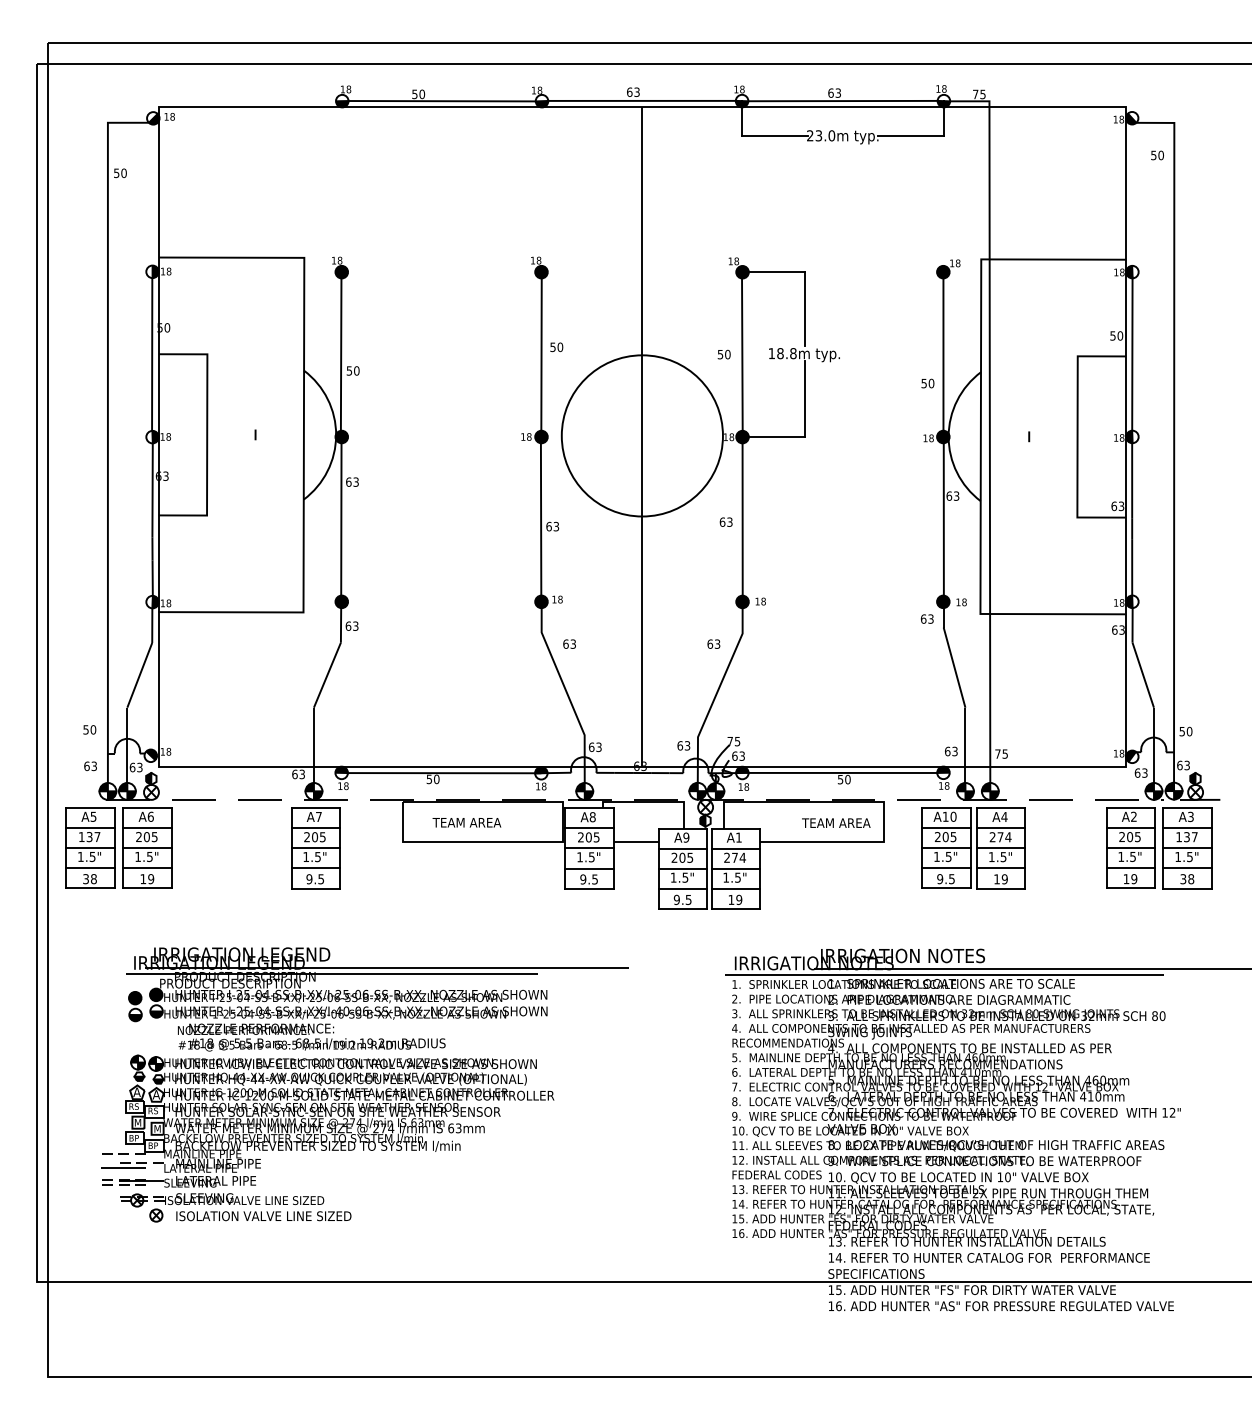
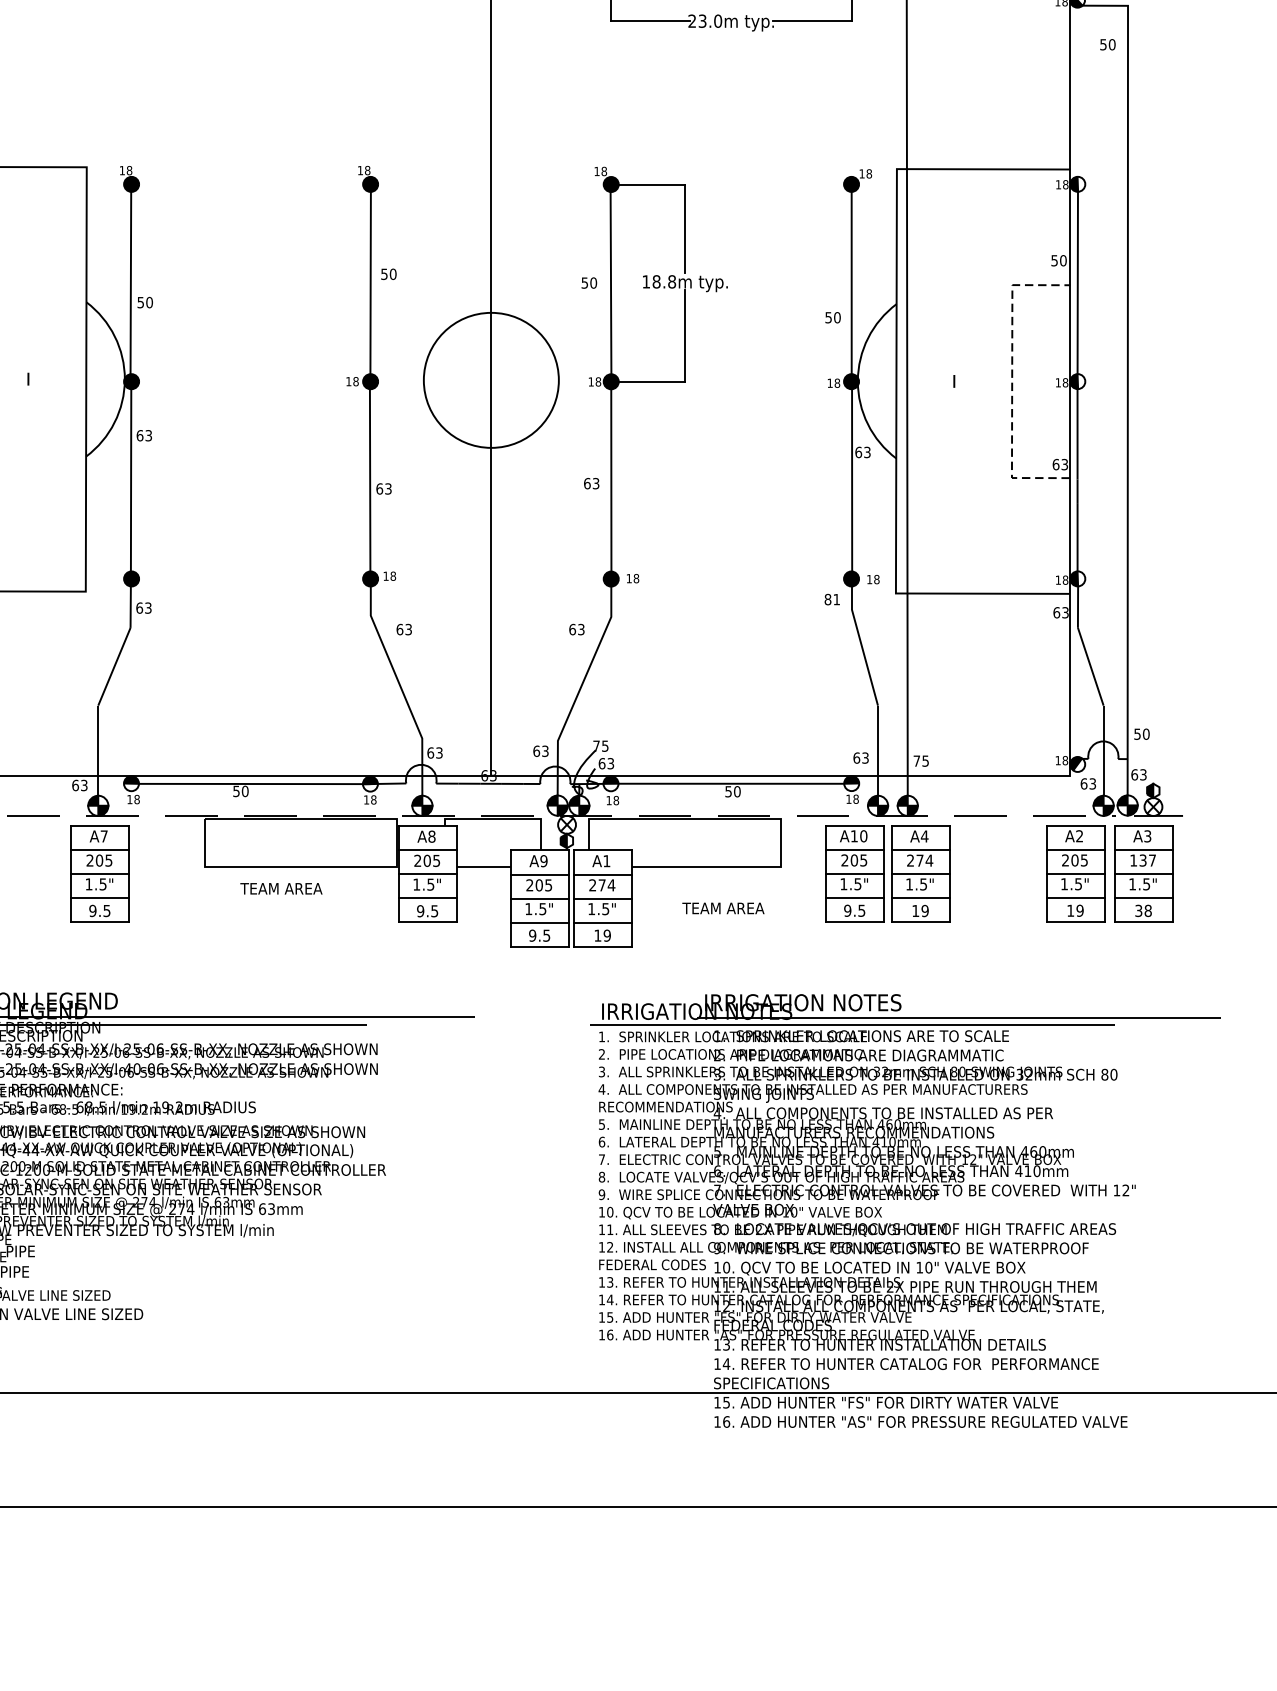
circle: (641, 435) -> (490, 379), size x0.7
line: (1077, 436) -> (1012, 381), solid -> dashed
text: (926, 618) -> (831, 598), 63 -> 81
text: (466, 822) -> (280, 888), moved
text: (836, 822) -> (723, 907), moved

